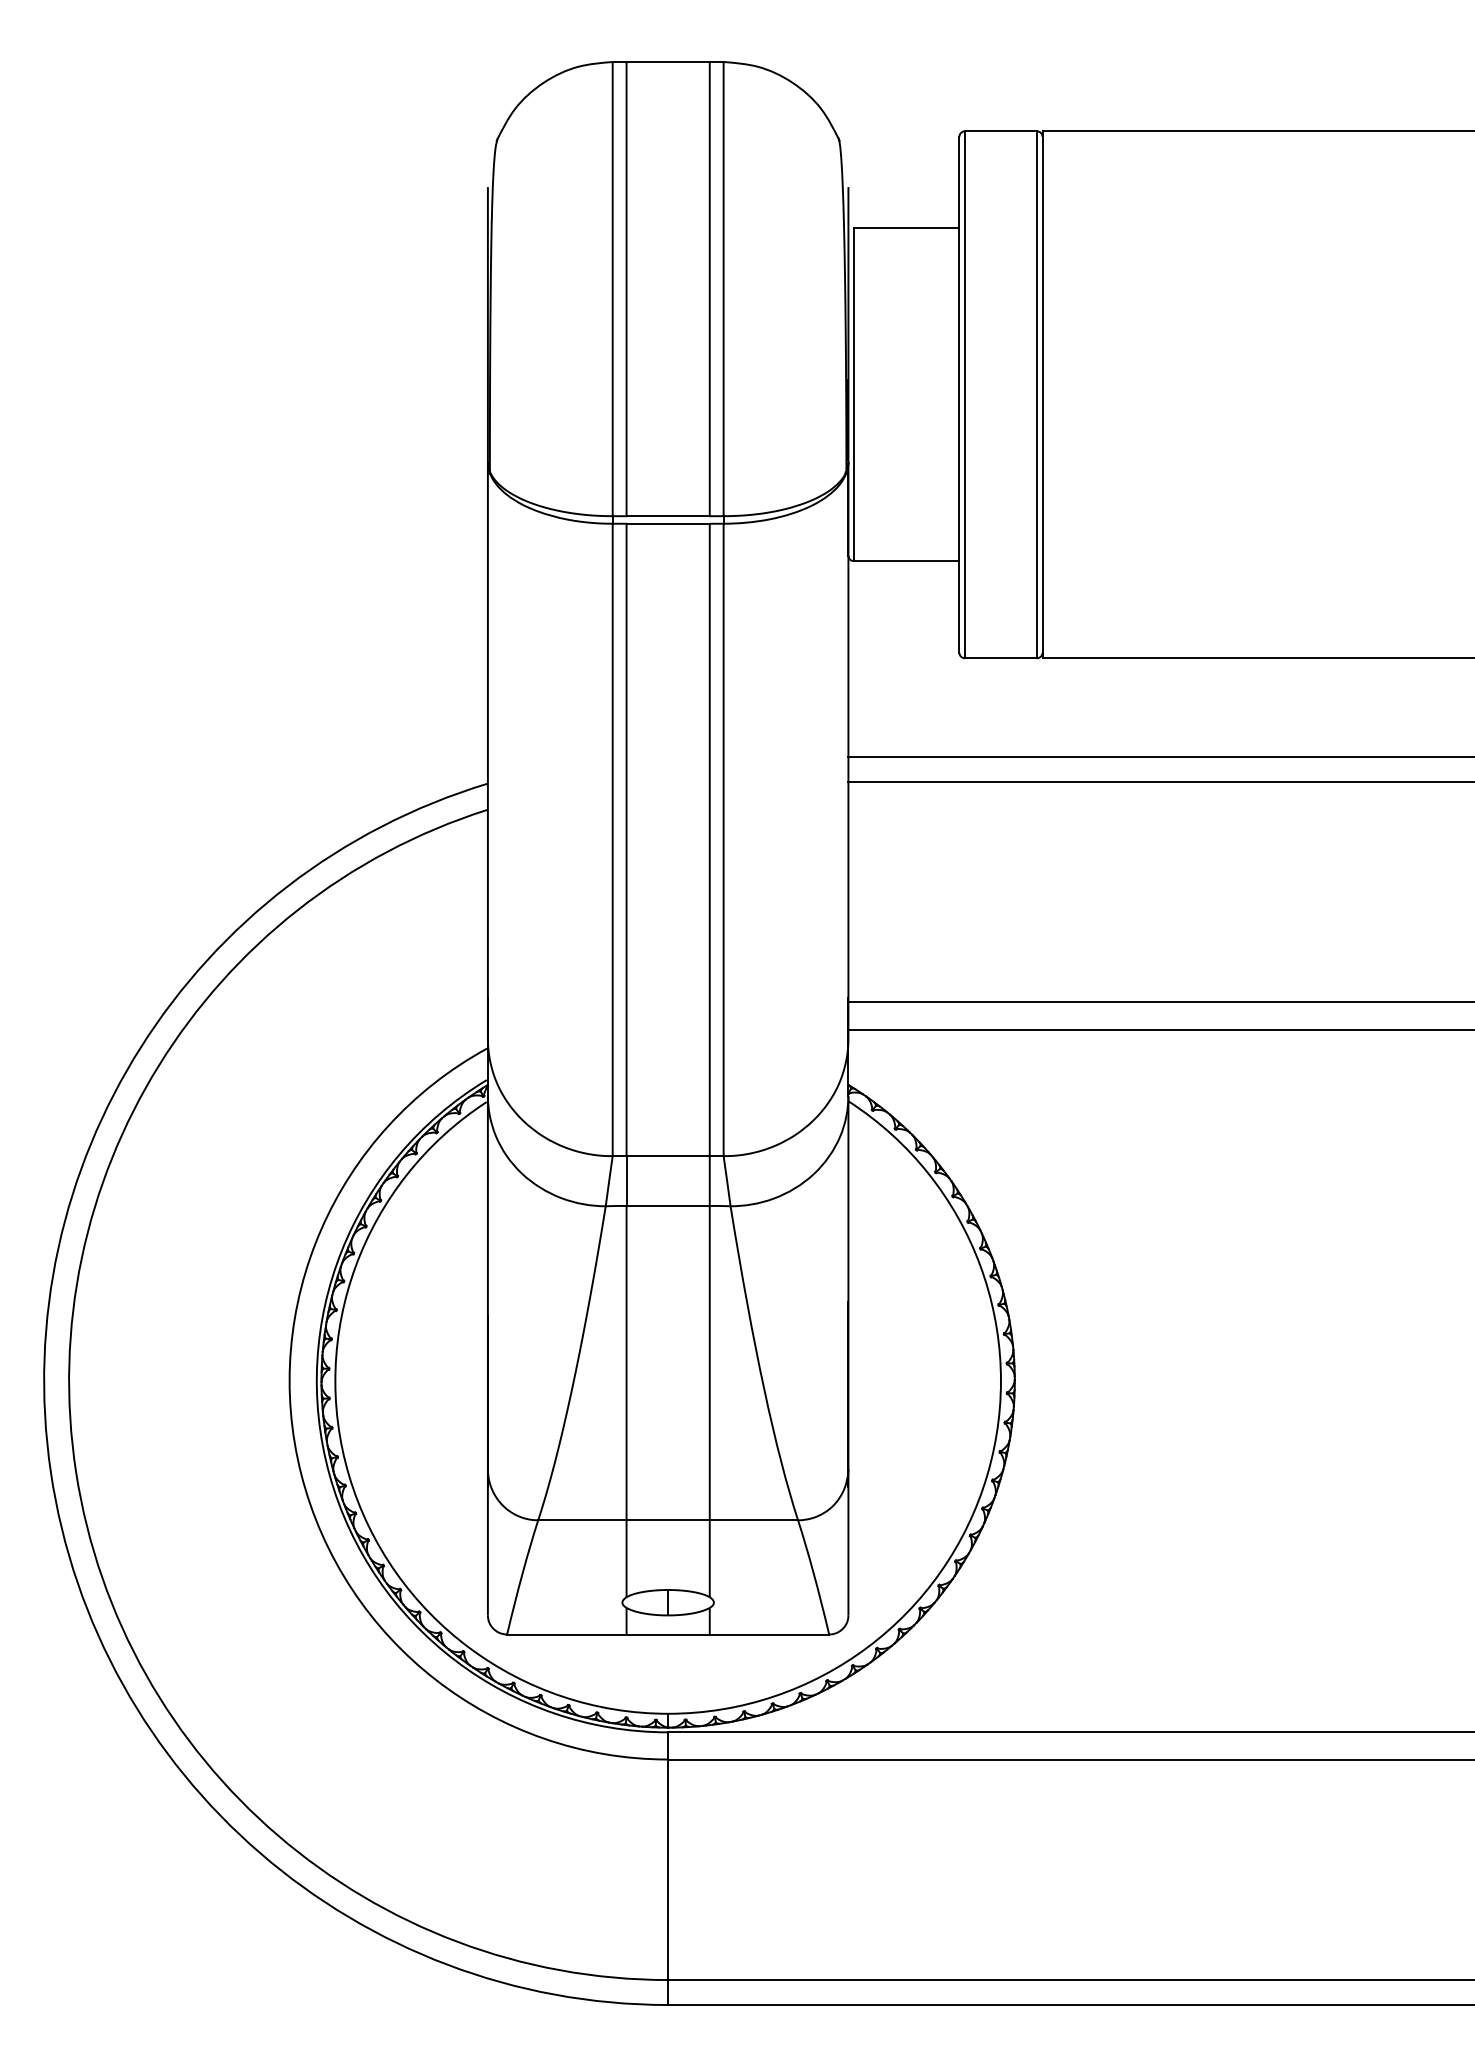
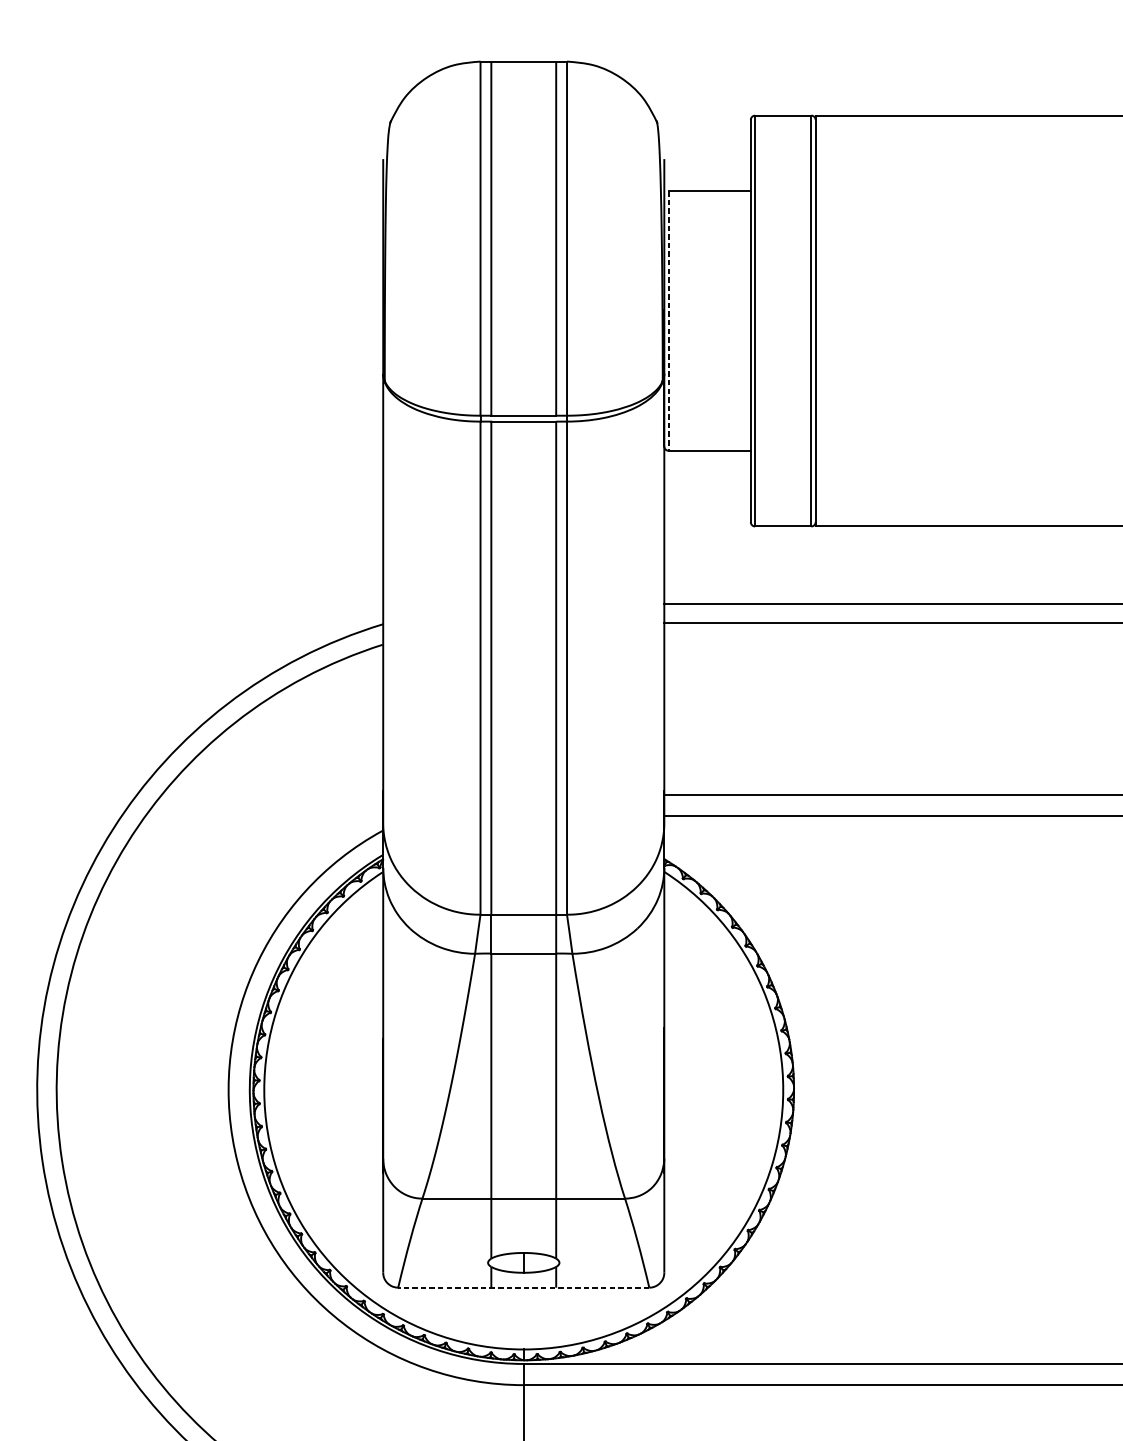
line: (853, 395) -> (668, 321), solid -> dashed
line: (667, 1634) -> (523, 1287), solid -> dashed

